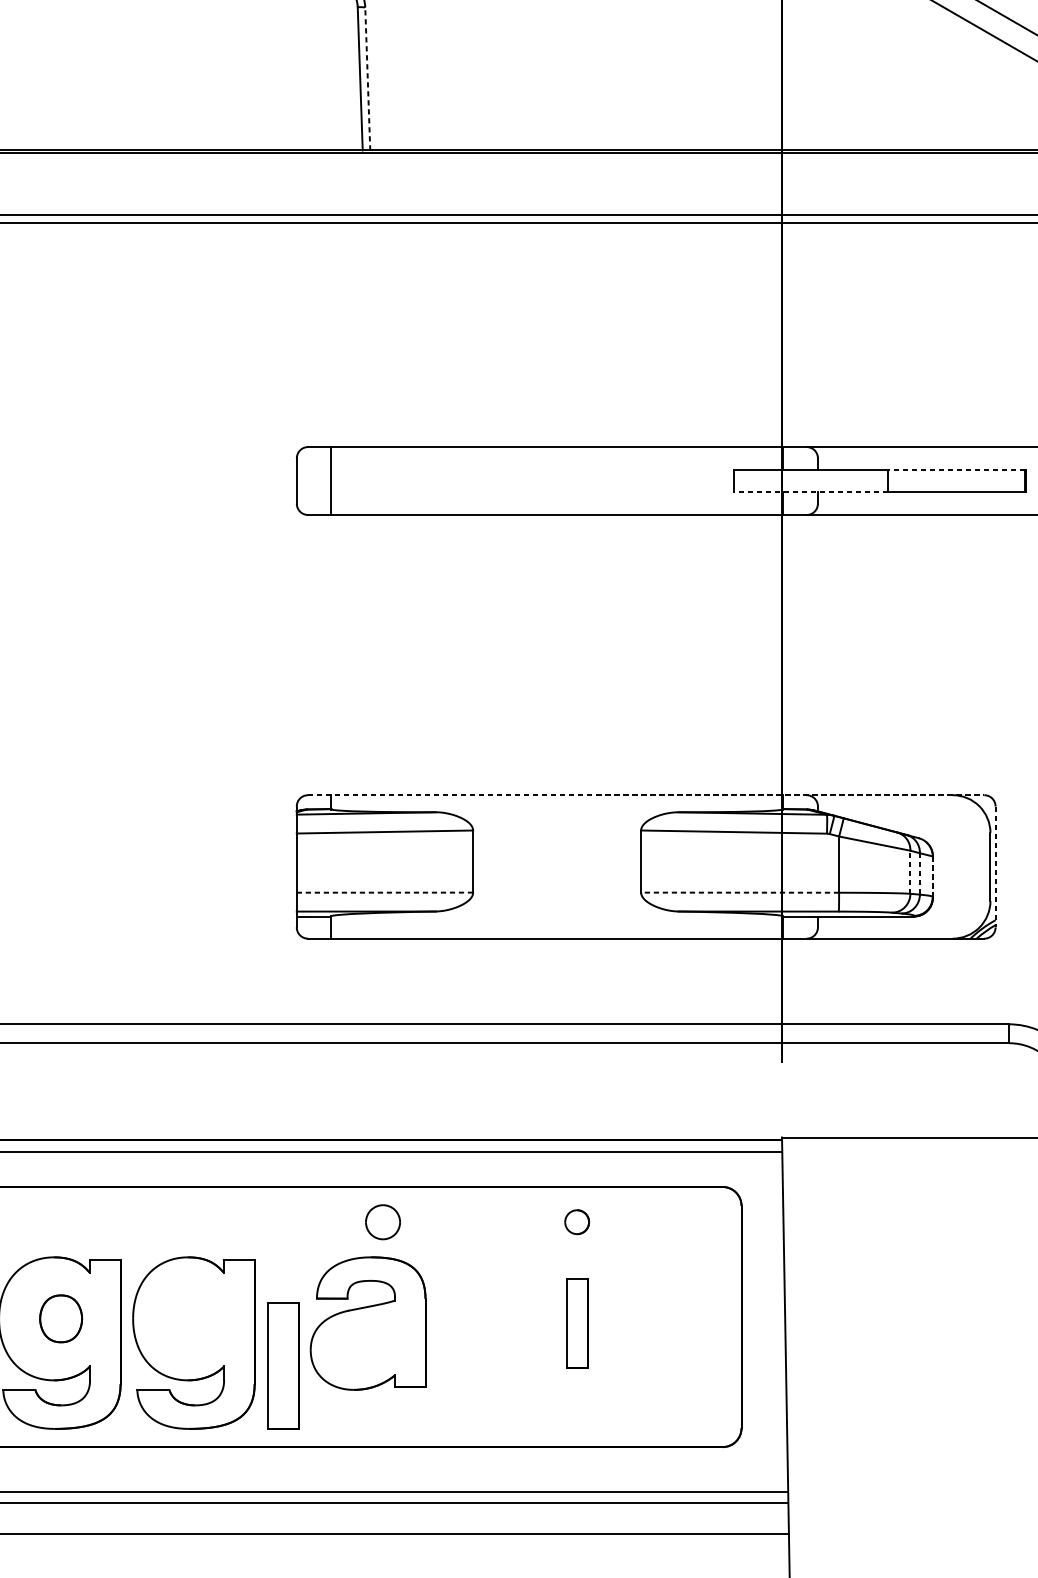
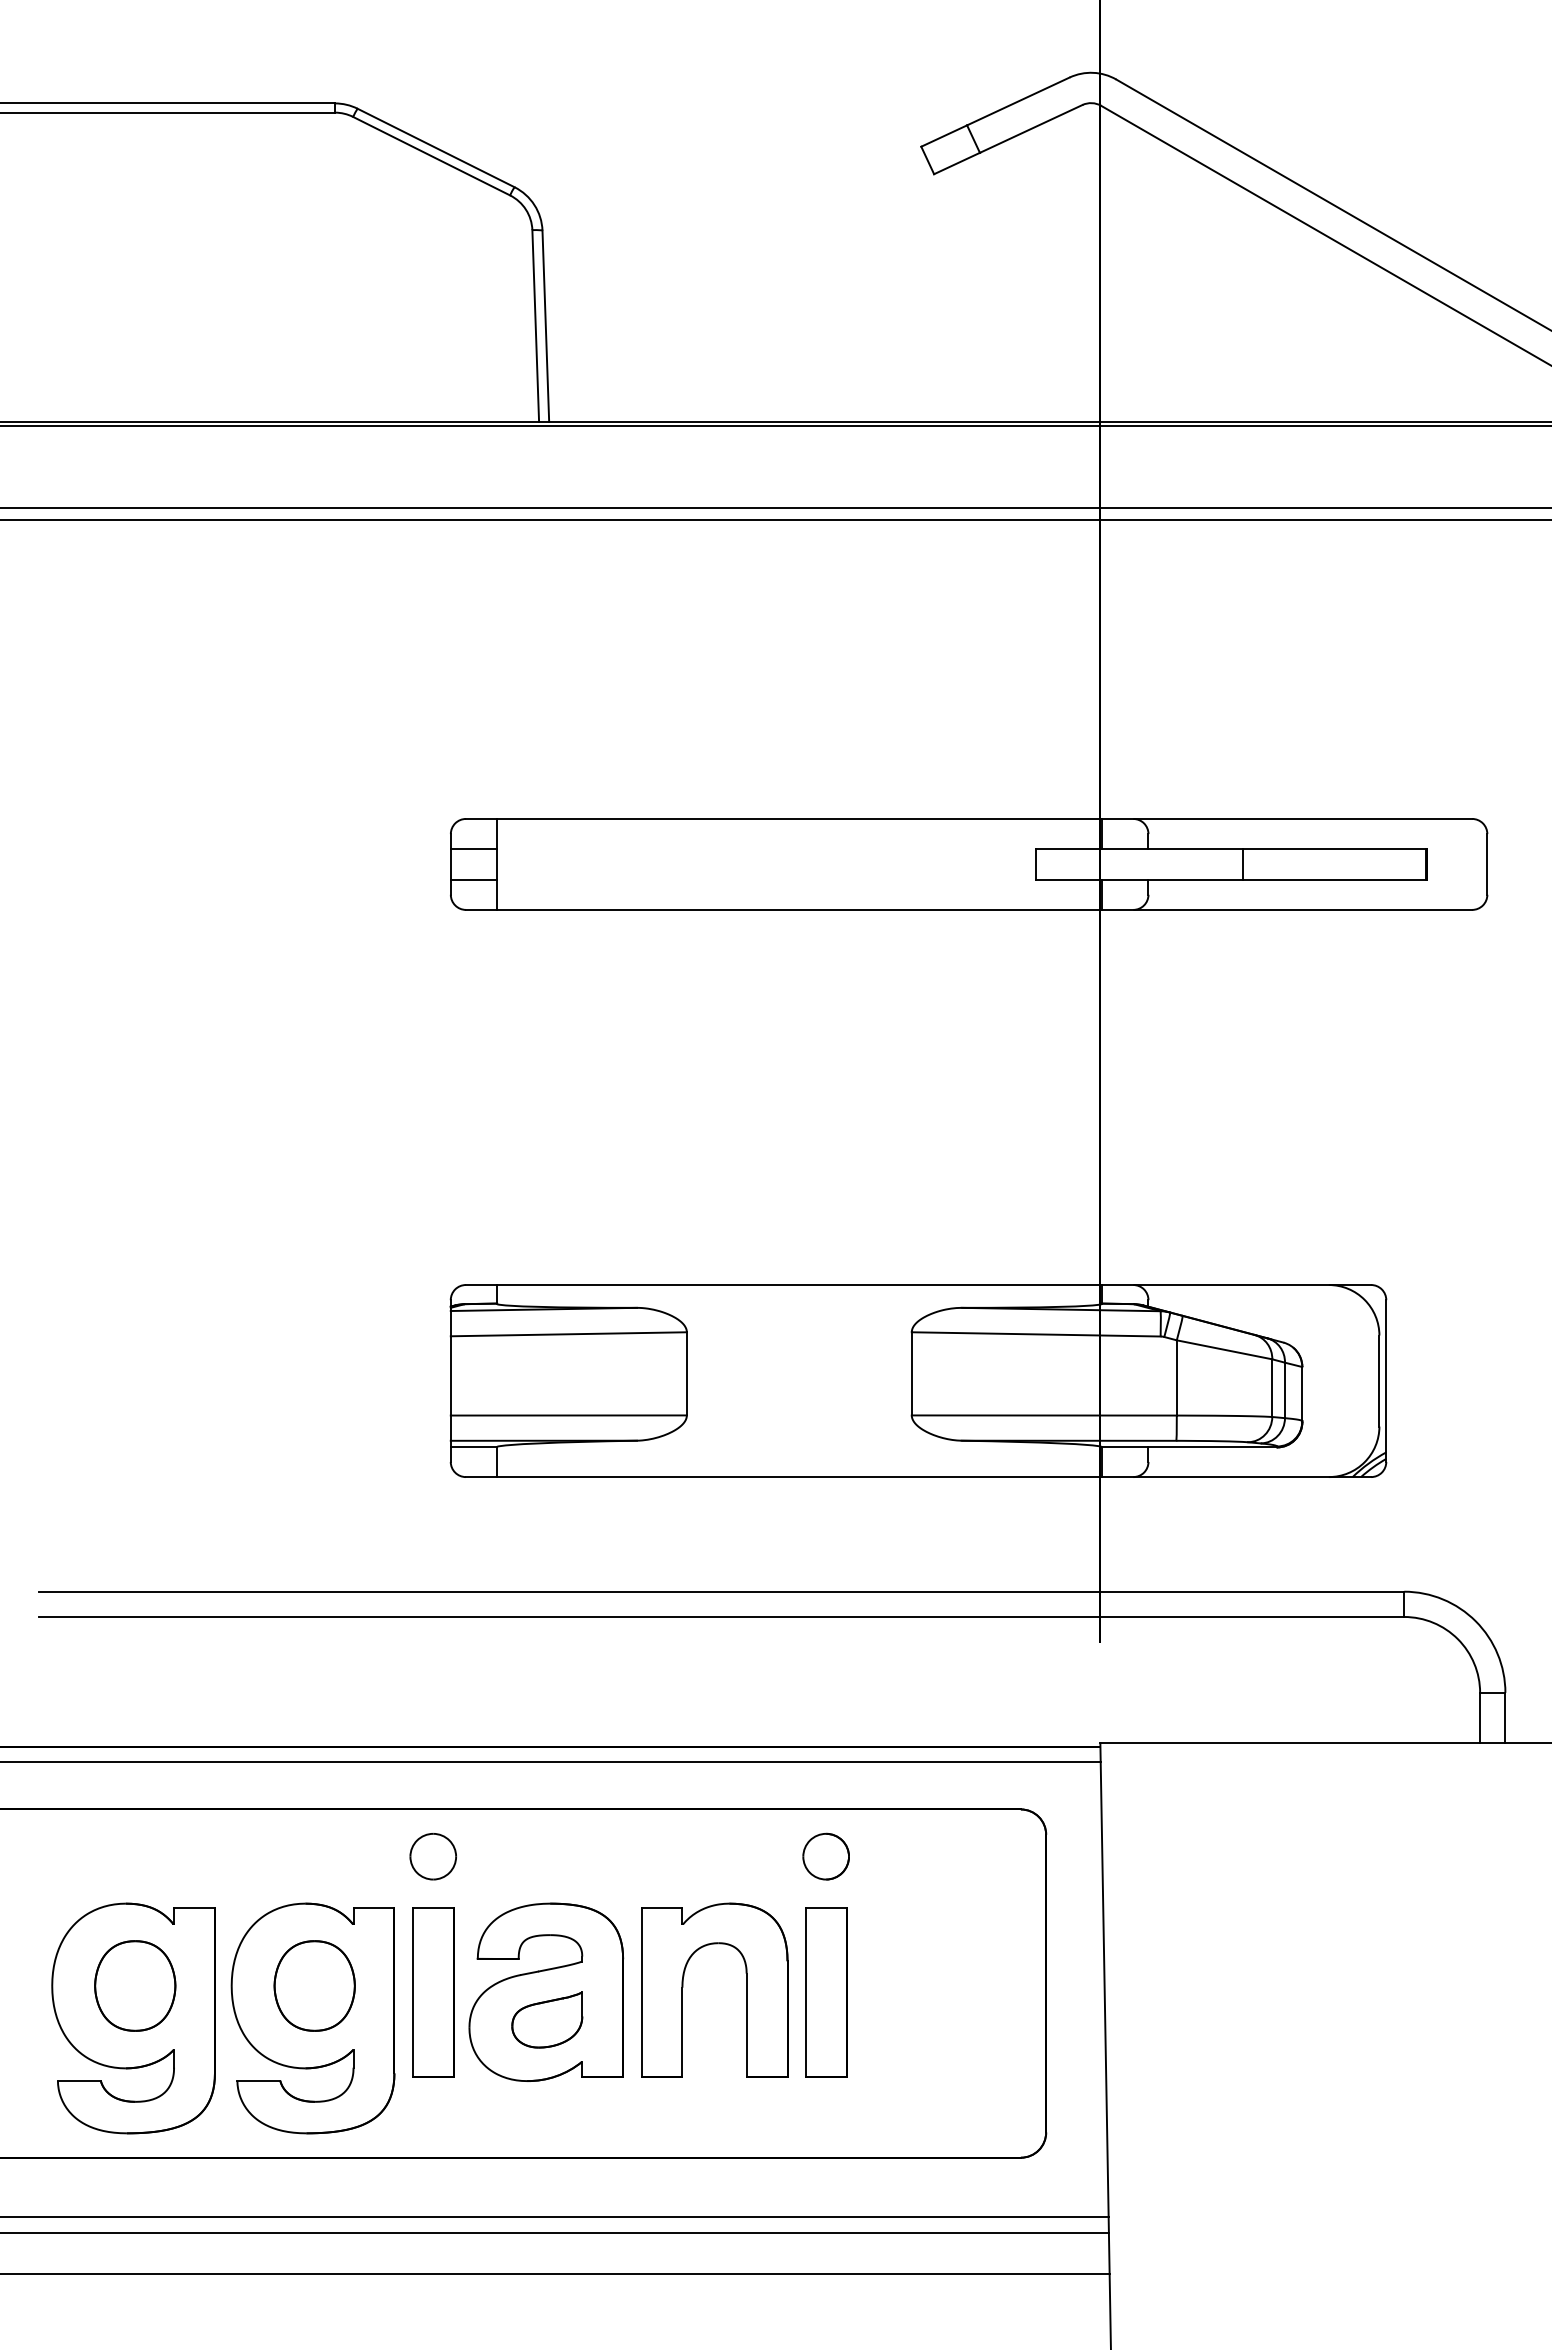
line: (367, 79) -> (545, 326), dashed -> solid
line: (313, 469) -> (473, 849), added
line: (956, 469) -> (1333, 849), dashed -> solid
line: (313, 492) -> (473, 879), added
line: (810, 492) -> (1138, 879), dashed -> solid
line: (646, 795) -> (918, 1285), dashed -> solid
line: (995, 867) -> (1386, 1381), dashed -> solid
line: (910, 872) -> (1272, 1388), dashed -> solid
line: (920, 874) -> (1285, 1390), dashed -> solid
line: (933, 876) -> (1302, 1394), dashed -> solid
line: (385, 892) -> (569, 1415), dashed -> solid
line: (740, 892) -> (1044, 1415), dashed -> solid
part: (382, 1222) -> (432, 1856), moved
part: (576, 1222) -> (825, 1856), size x1.43
part: (61, 1318) -> (135, 1985), size x1.43
part: (194, 1318) -> (314, 1985), added
part: (470, 1319) -> (683, 1987), added
part: (577, 1323) -> (826, 1992), size x1.43
part: (369, 1343) -> (547, 2019), added
part: (283, 1366) -> (433, 1992), moved

